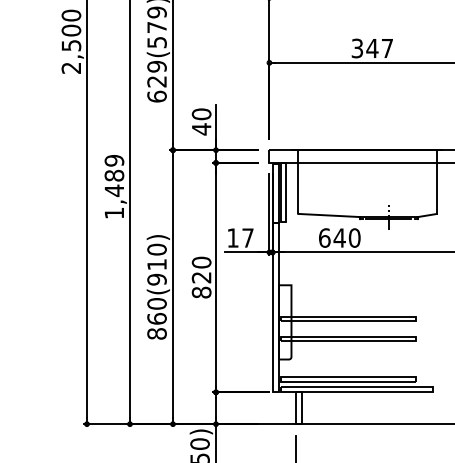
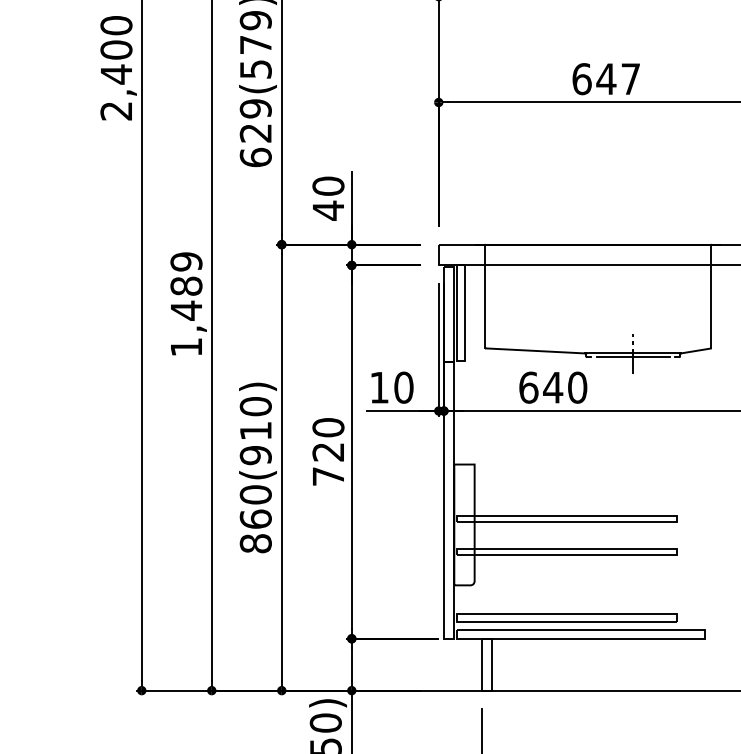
text: (71, 45) -> (116, 74), 2,500 -> 2,400
text: (357, 48) -> (582, 79), 347 -> 647
text: (247, 237) -> (403, 386), 17 -> 10
text: (201, 292) -> (328, 476), 820 -> 720

